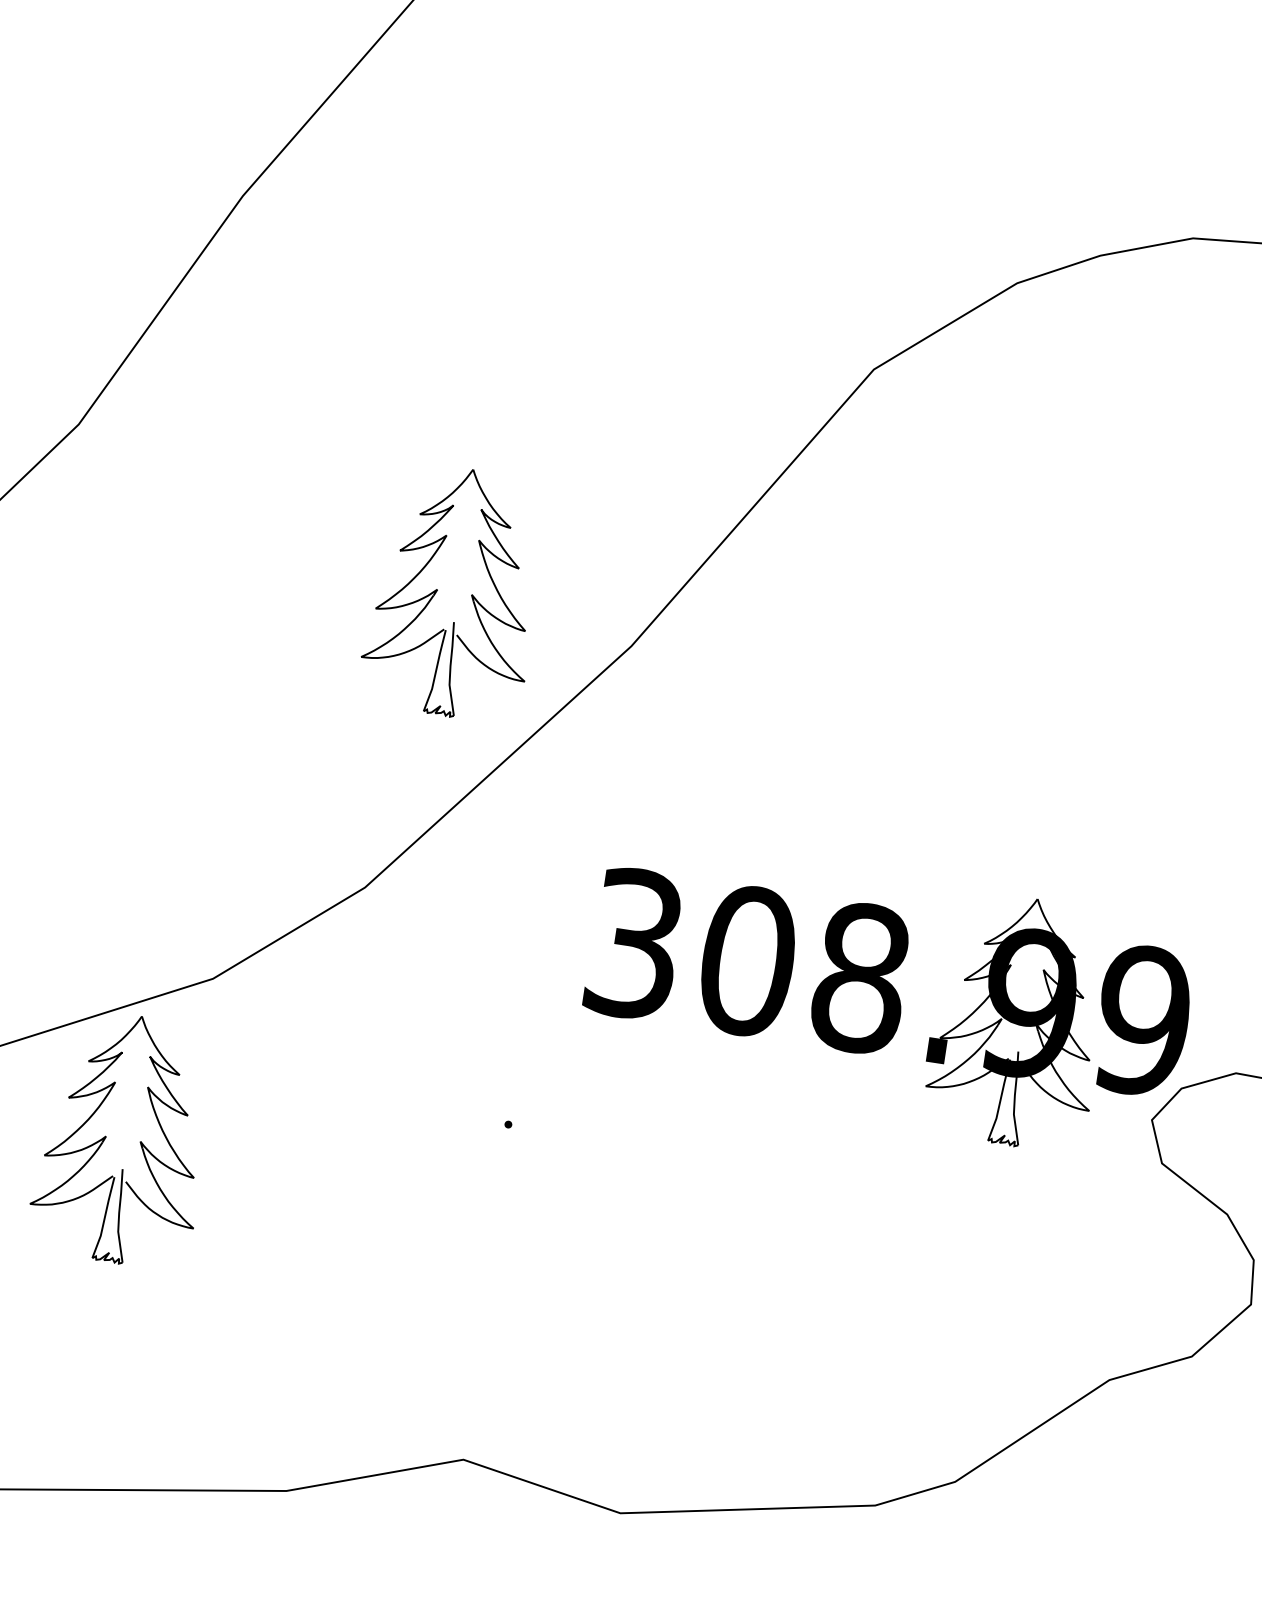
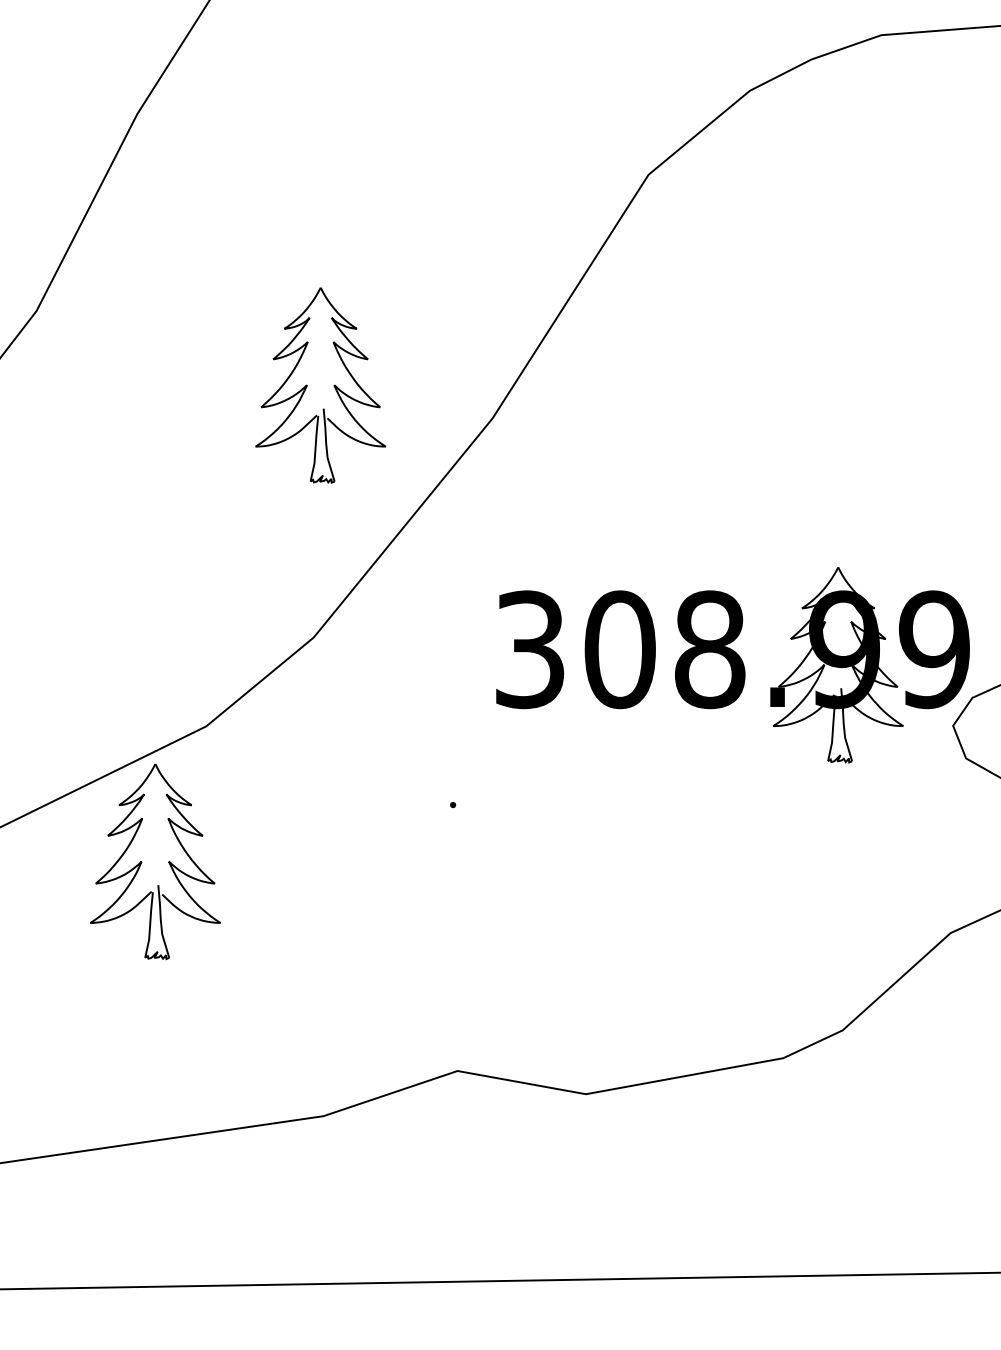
part: (438, 589) -> (307, 385), moved

